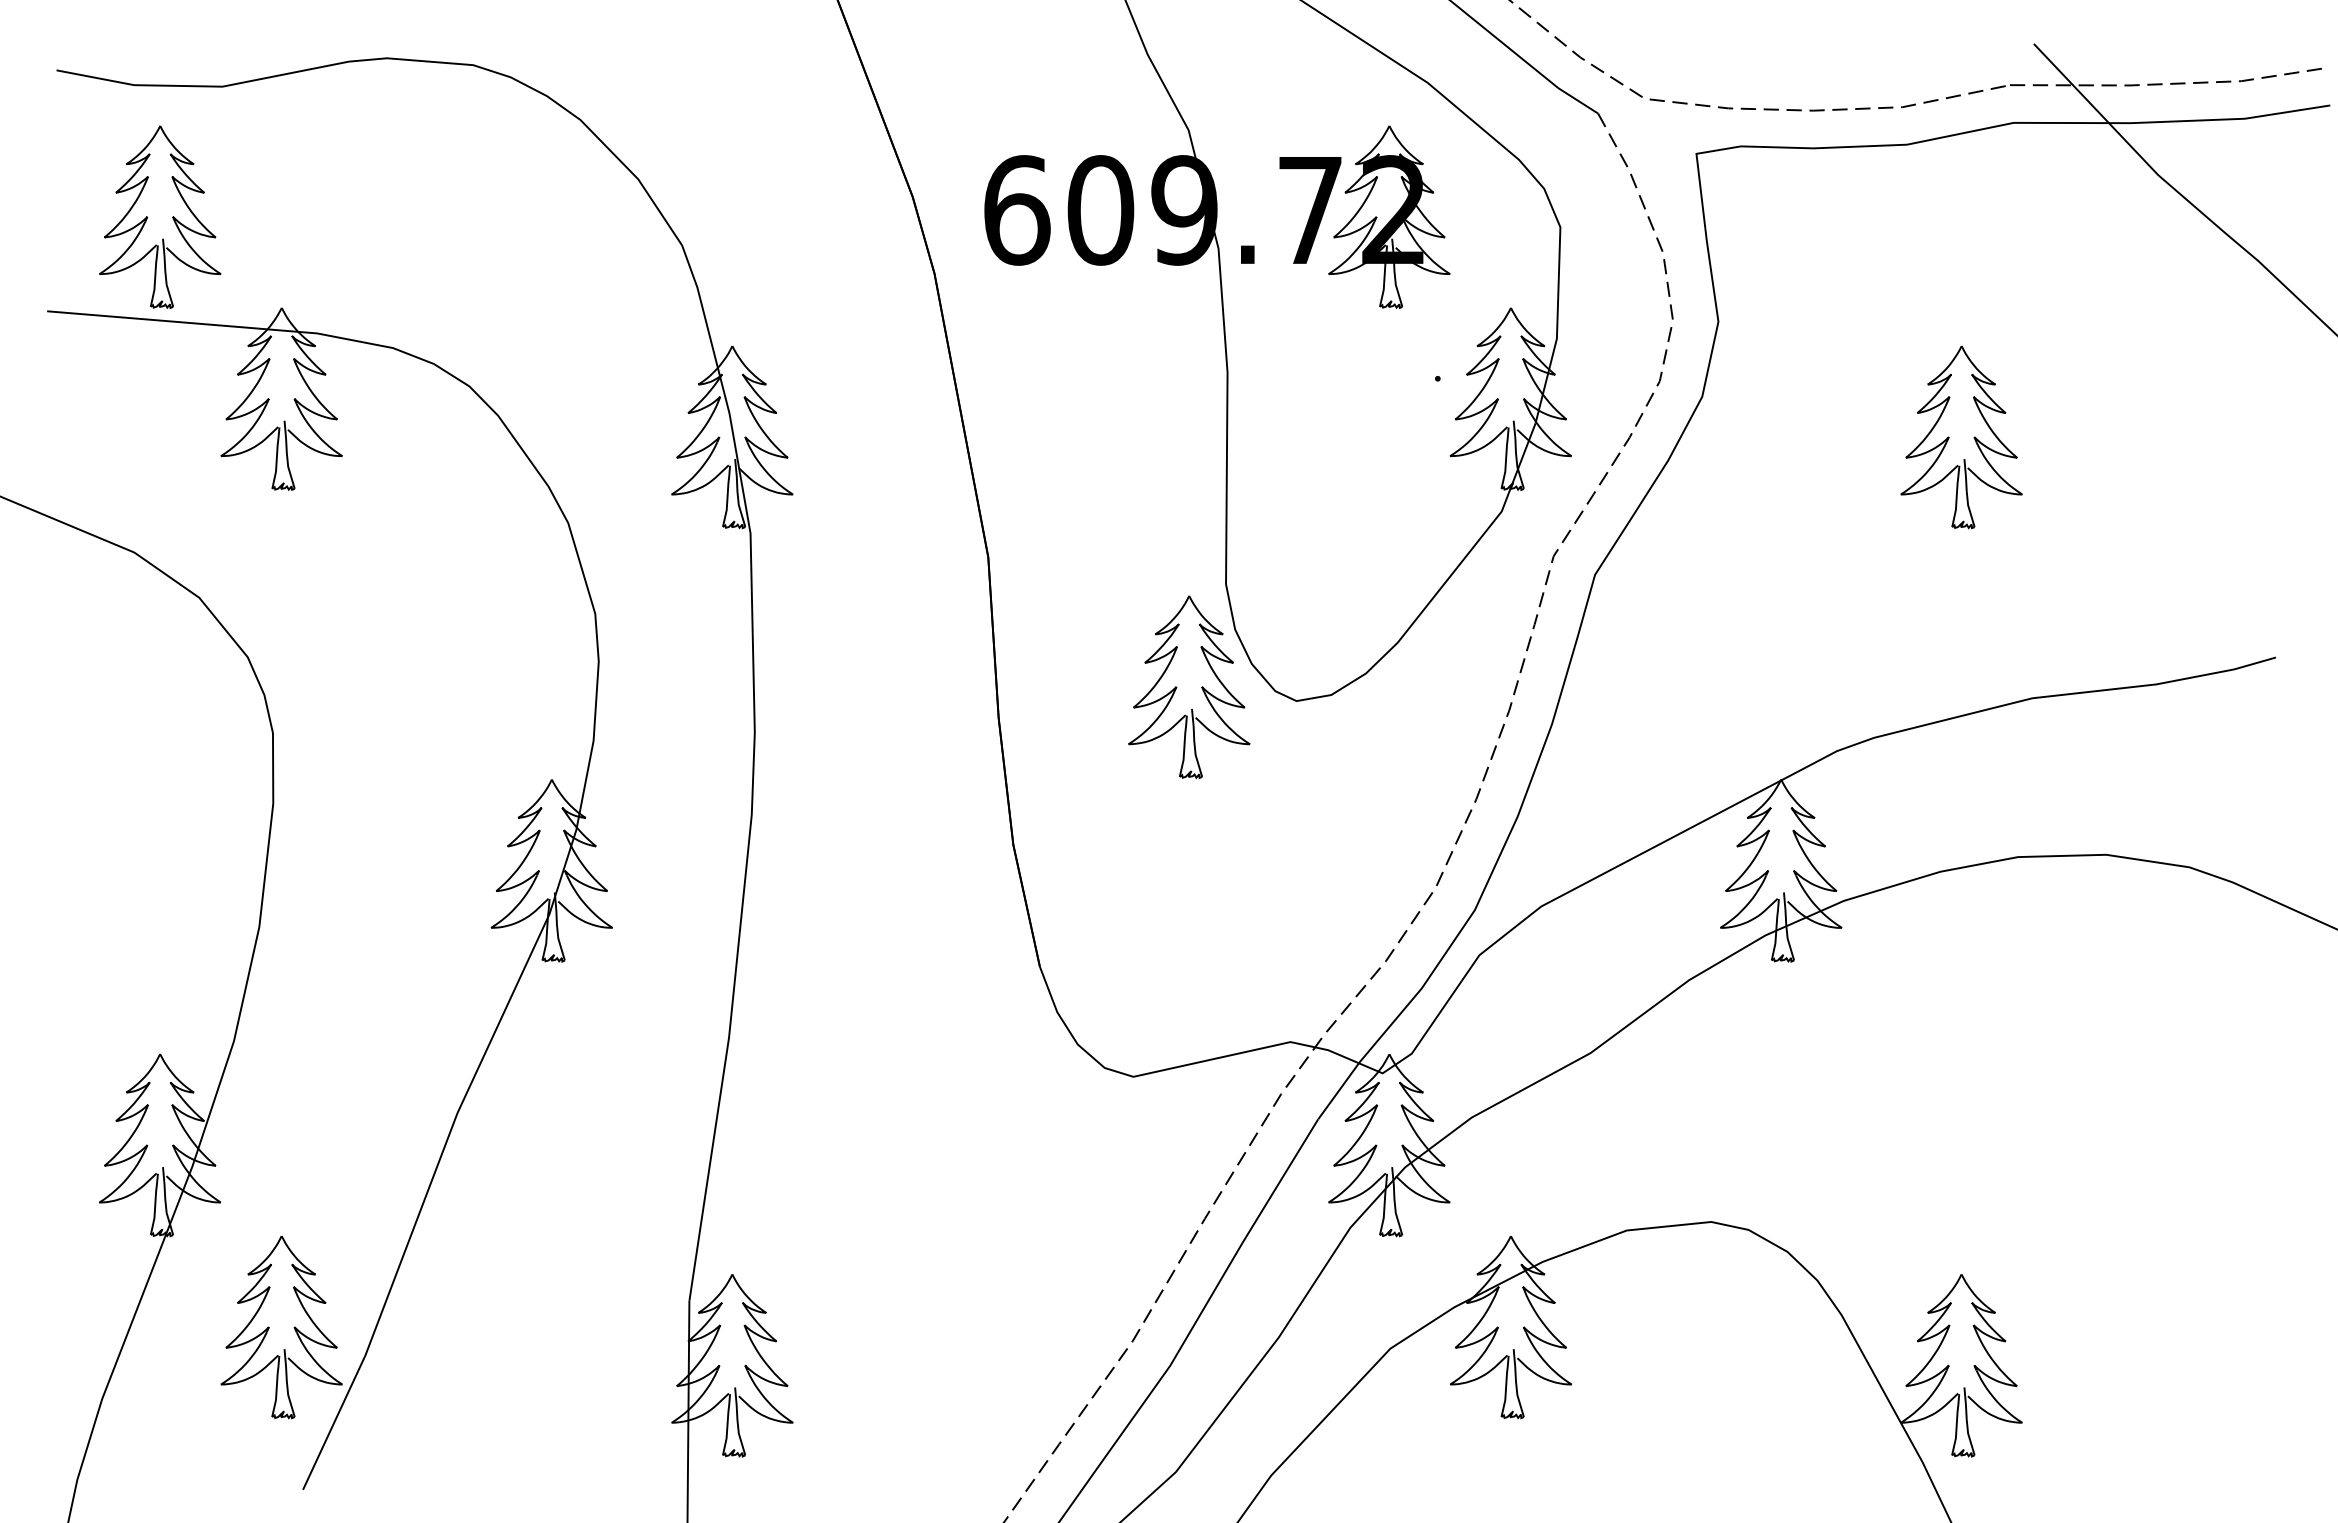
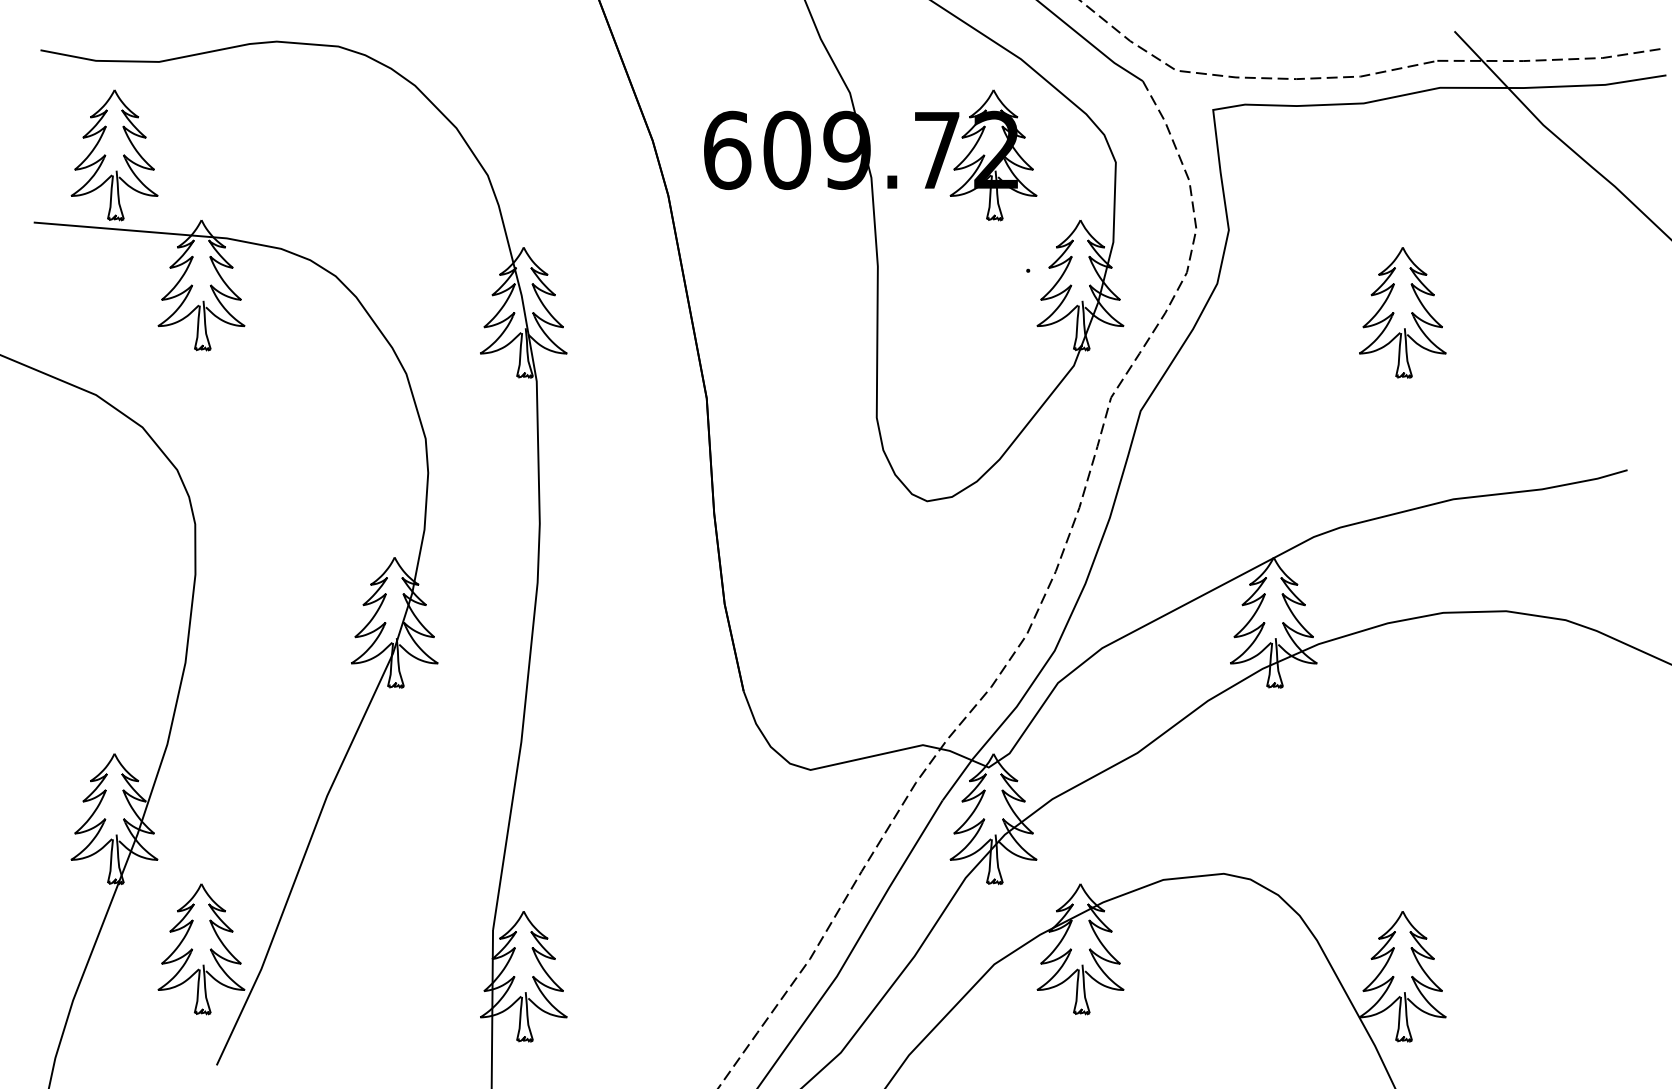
part: (1177, 687) -> (842, 491), removed

